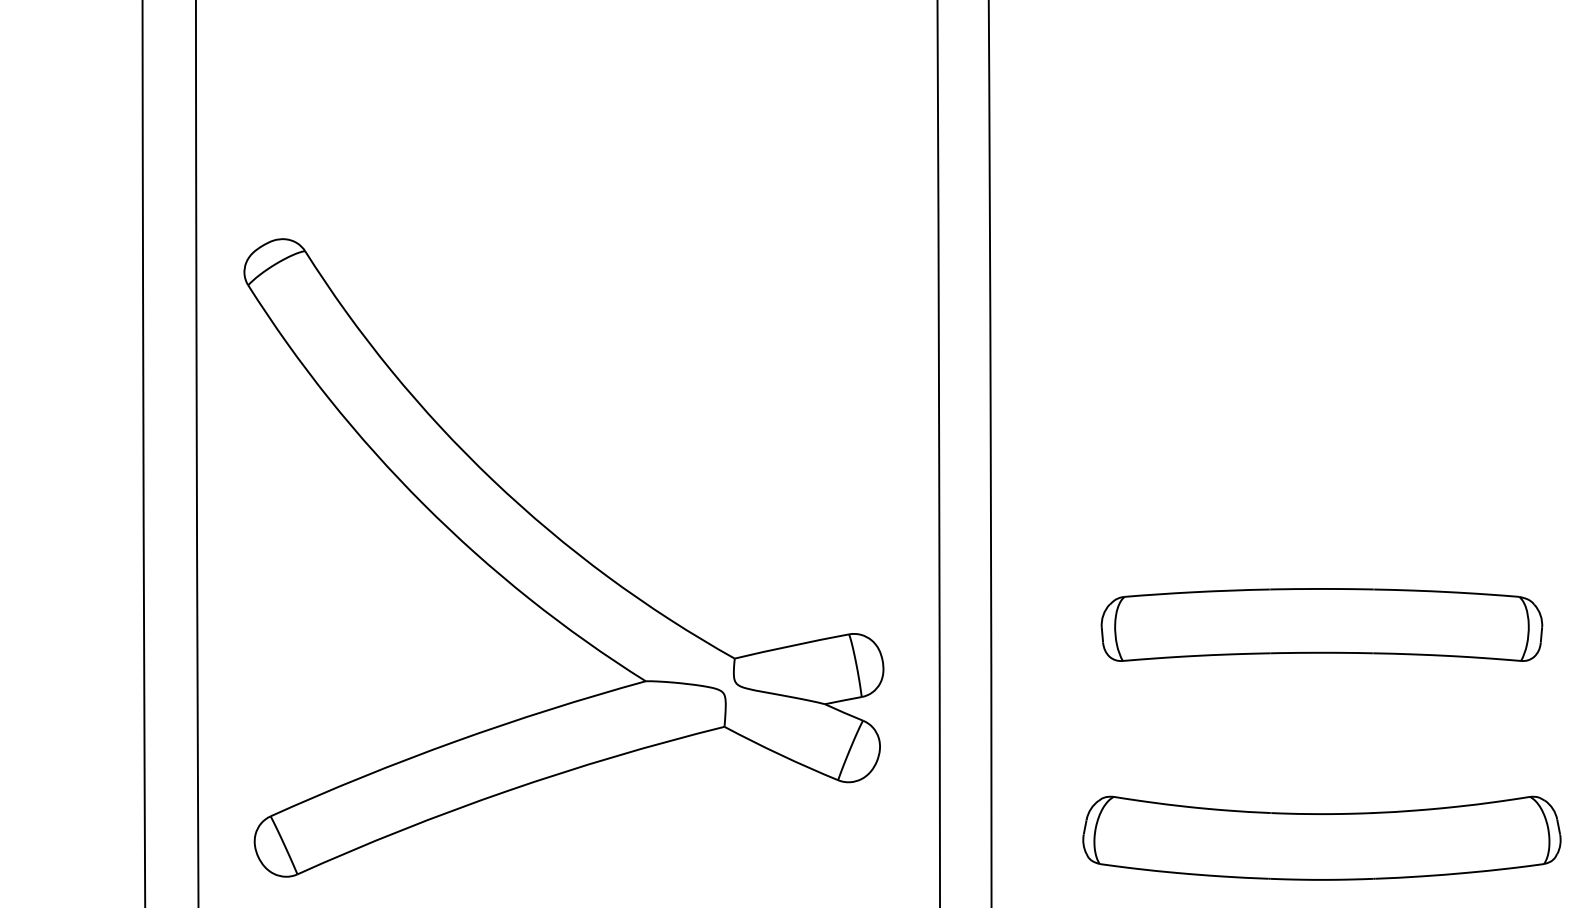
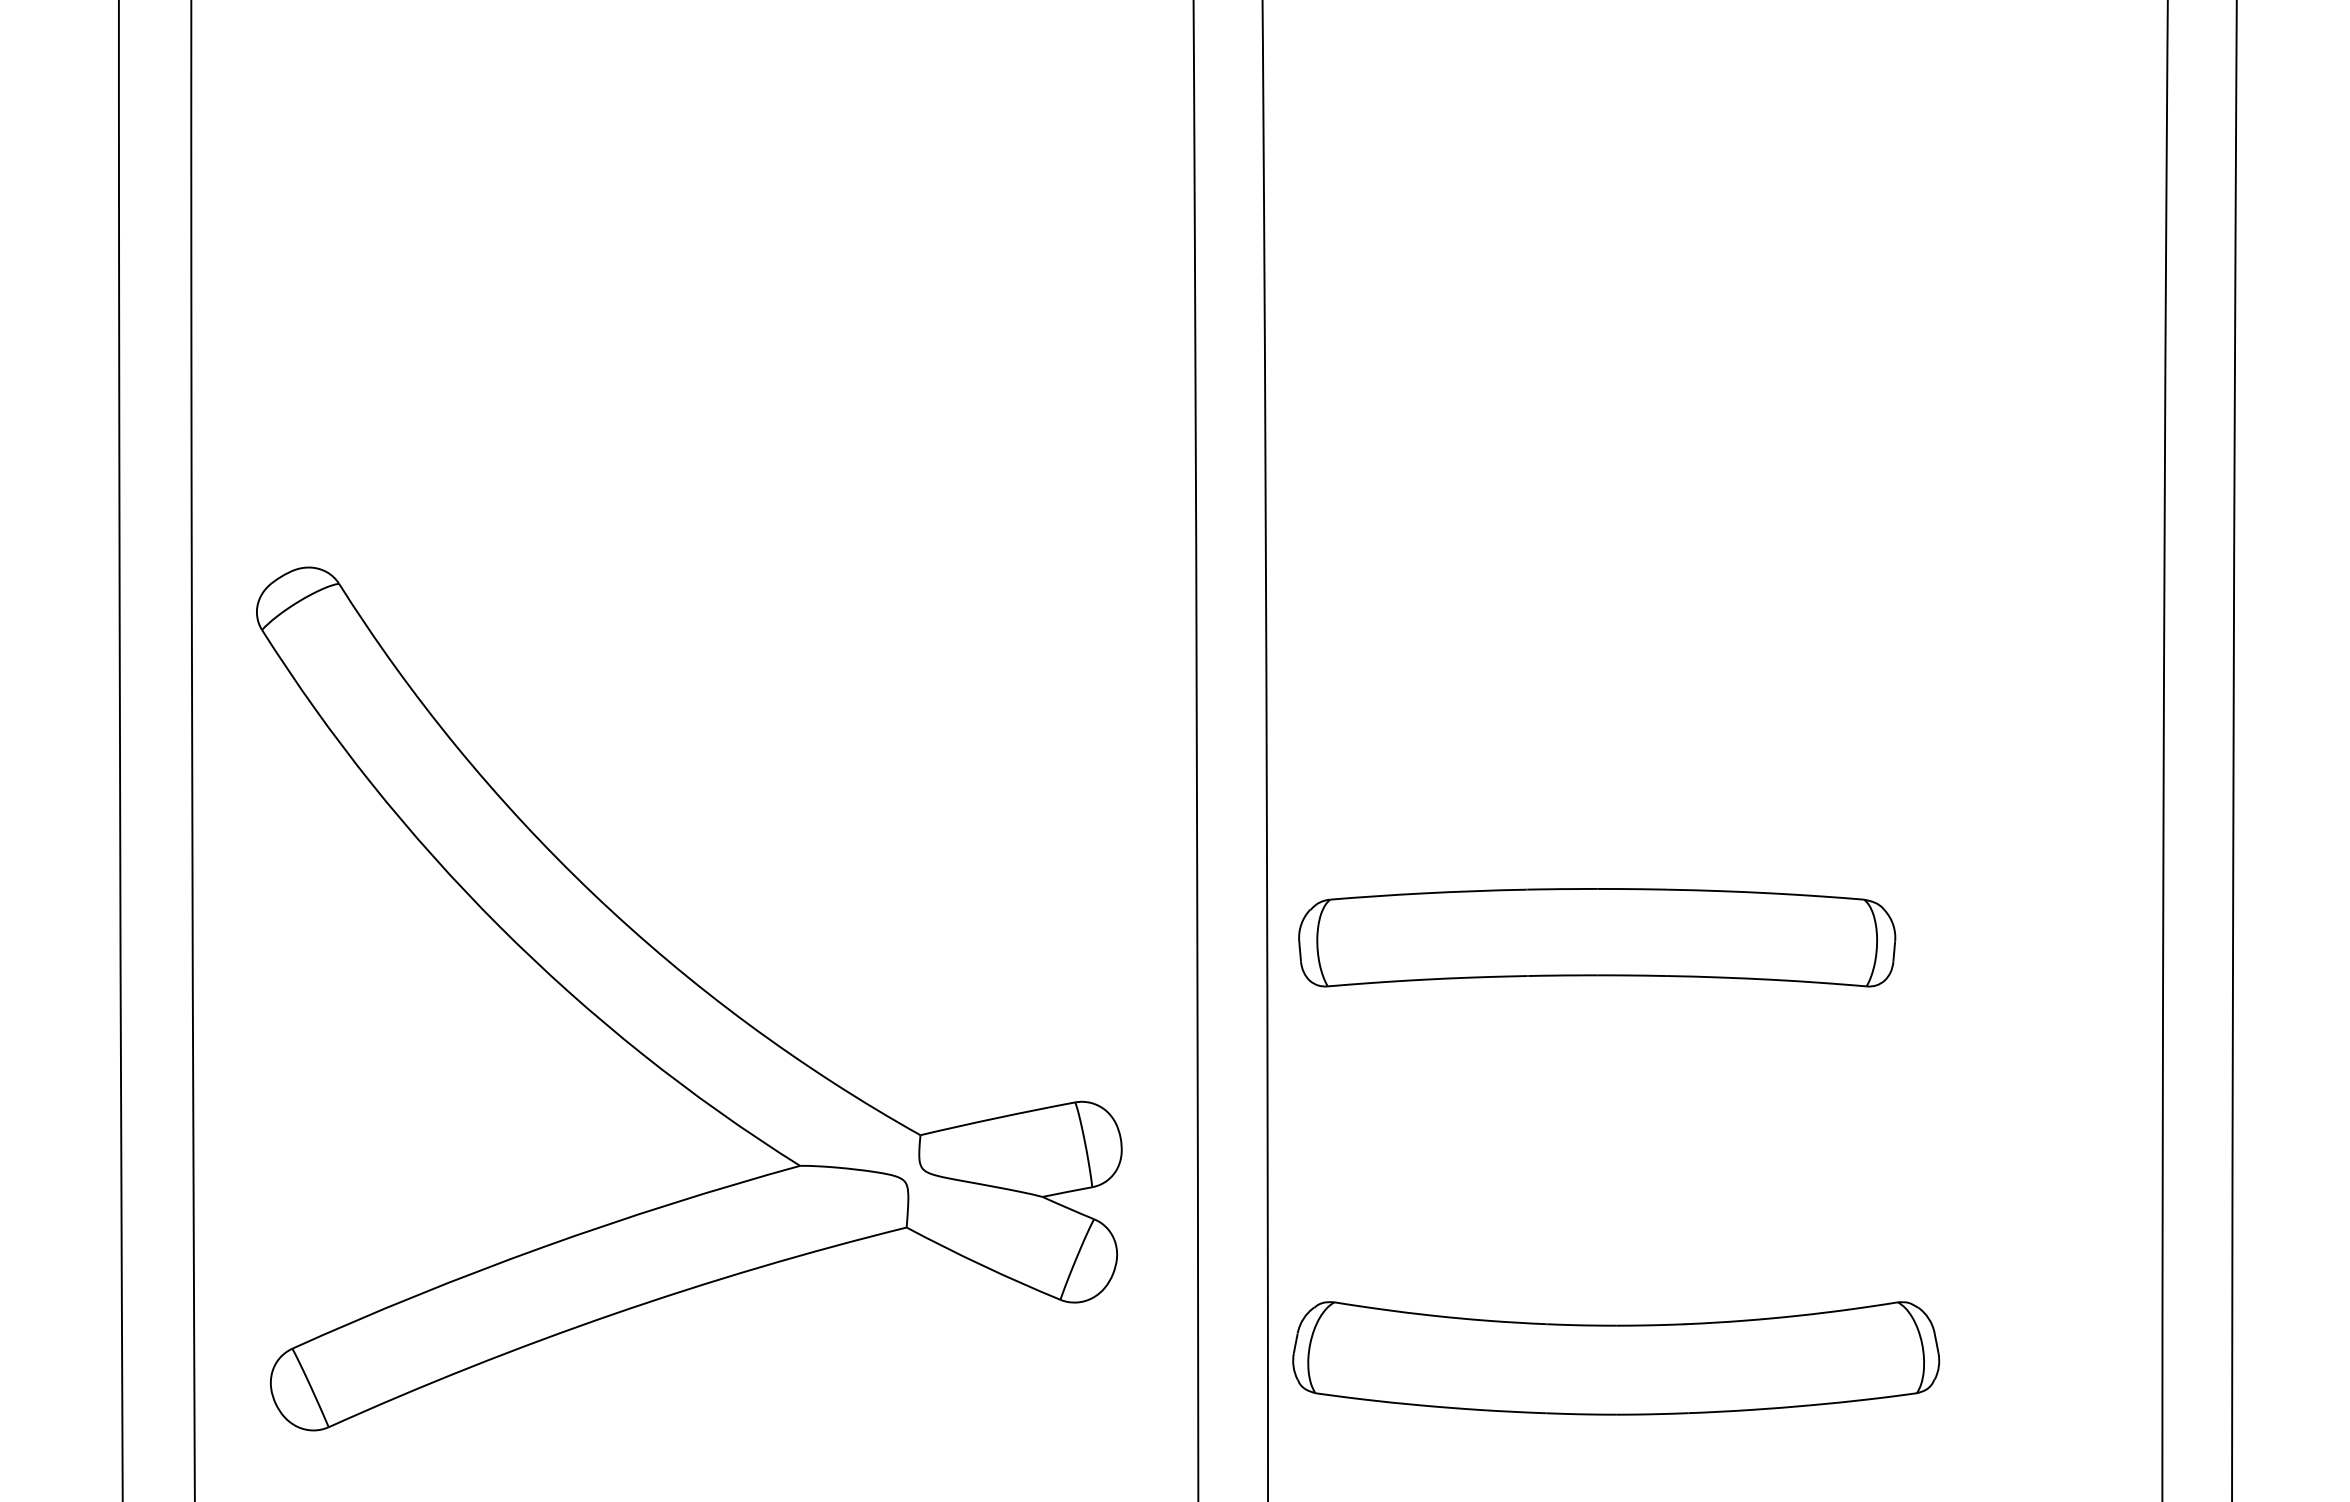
part: (1322, 624) -> (1597, 937), moved
part: (1322, 838) -> (1616, 1358), moved

